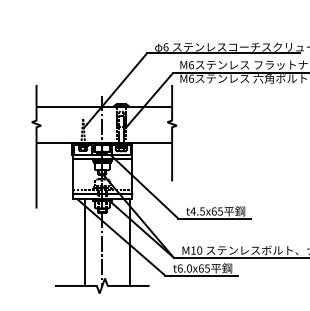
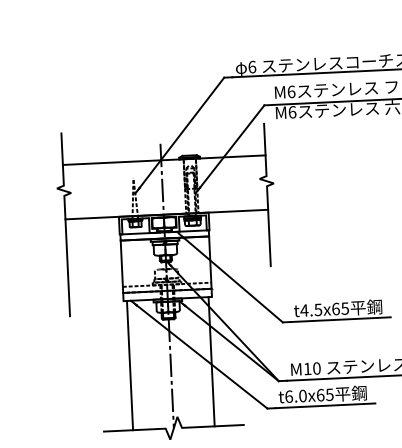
line: (85, 242) -> (130, 365), moved

